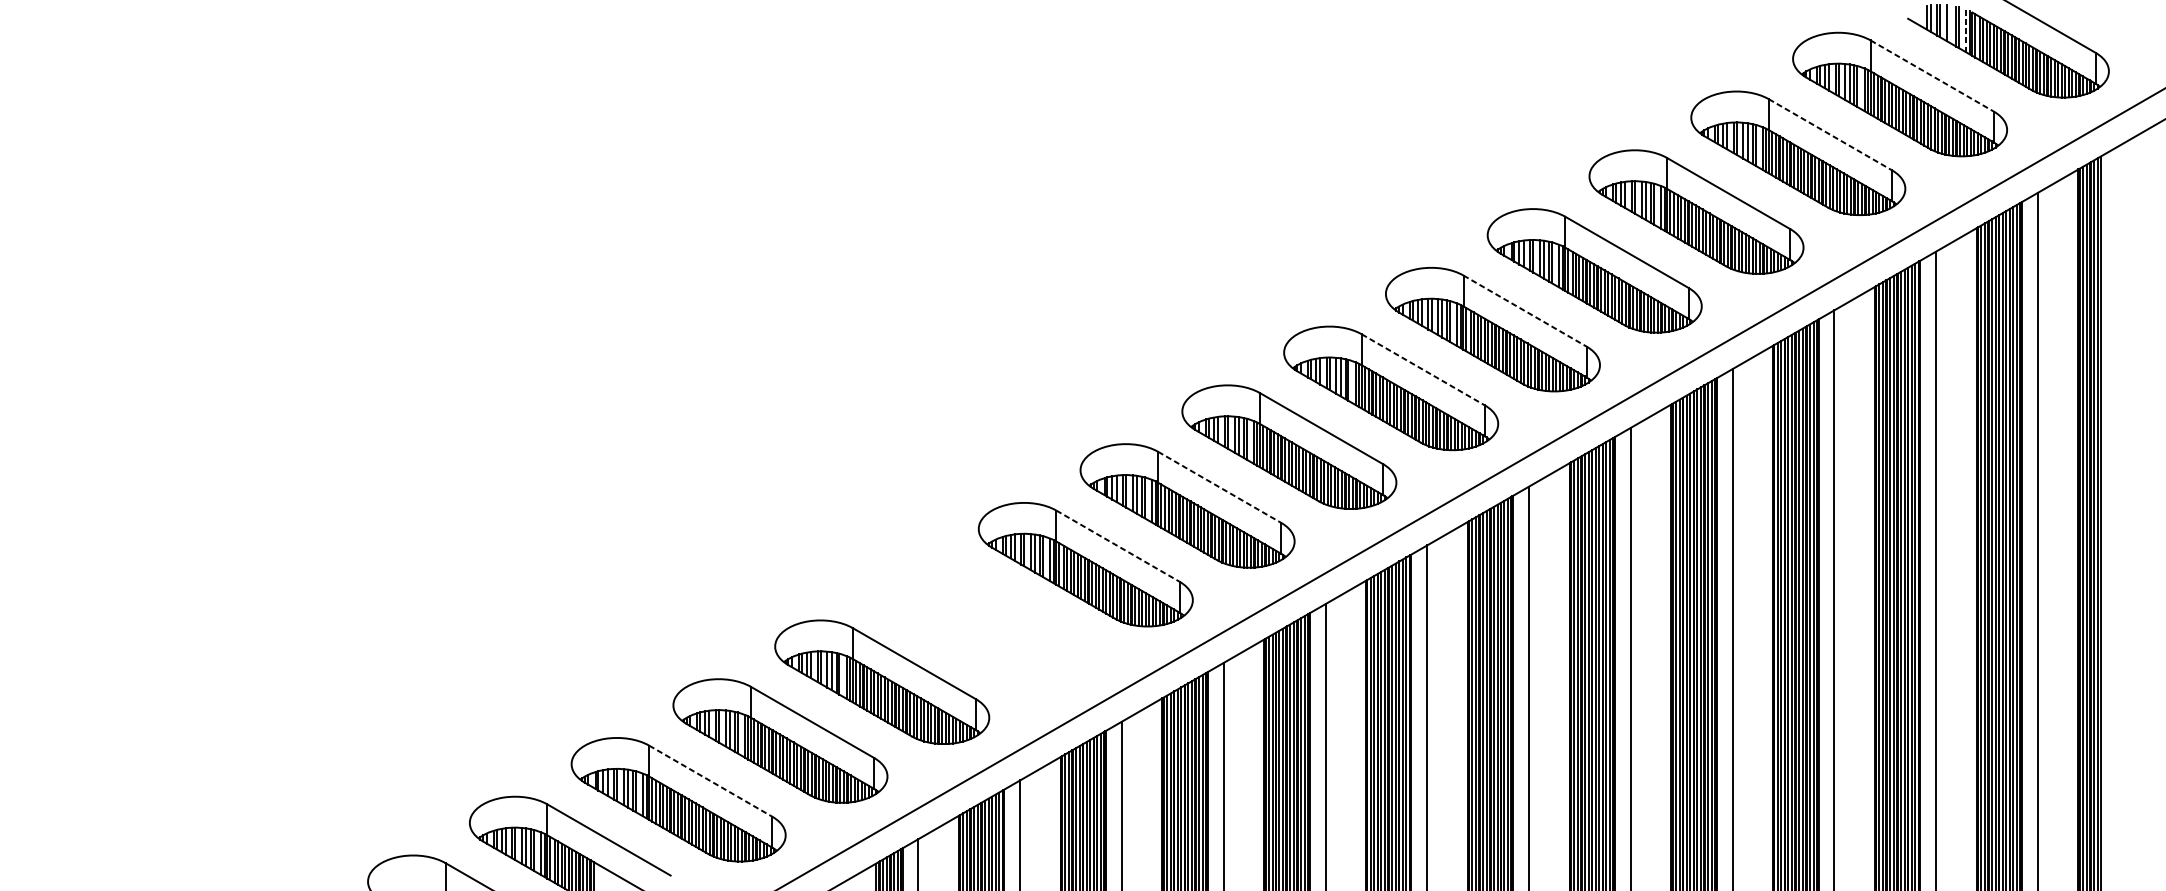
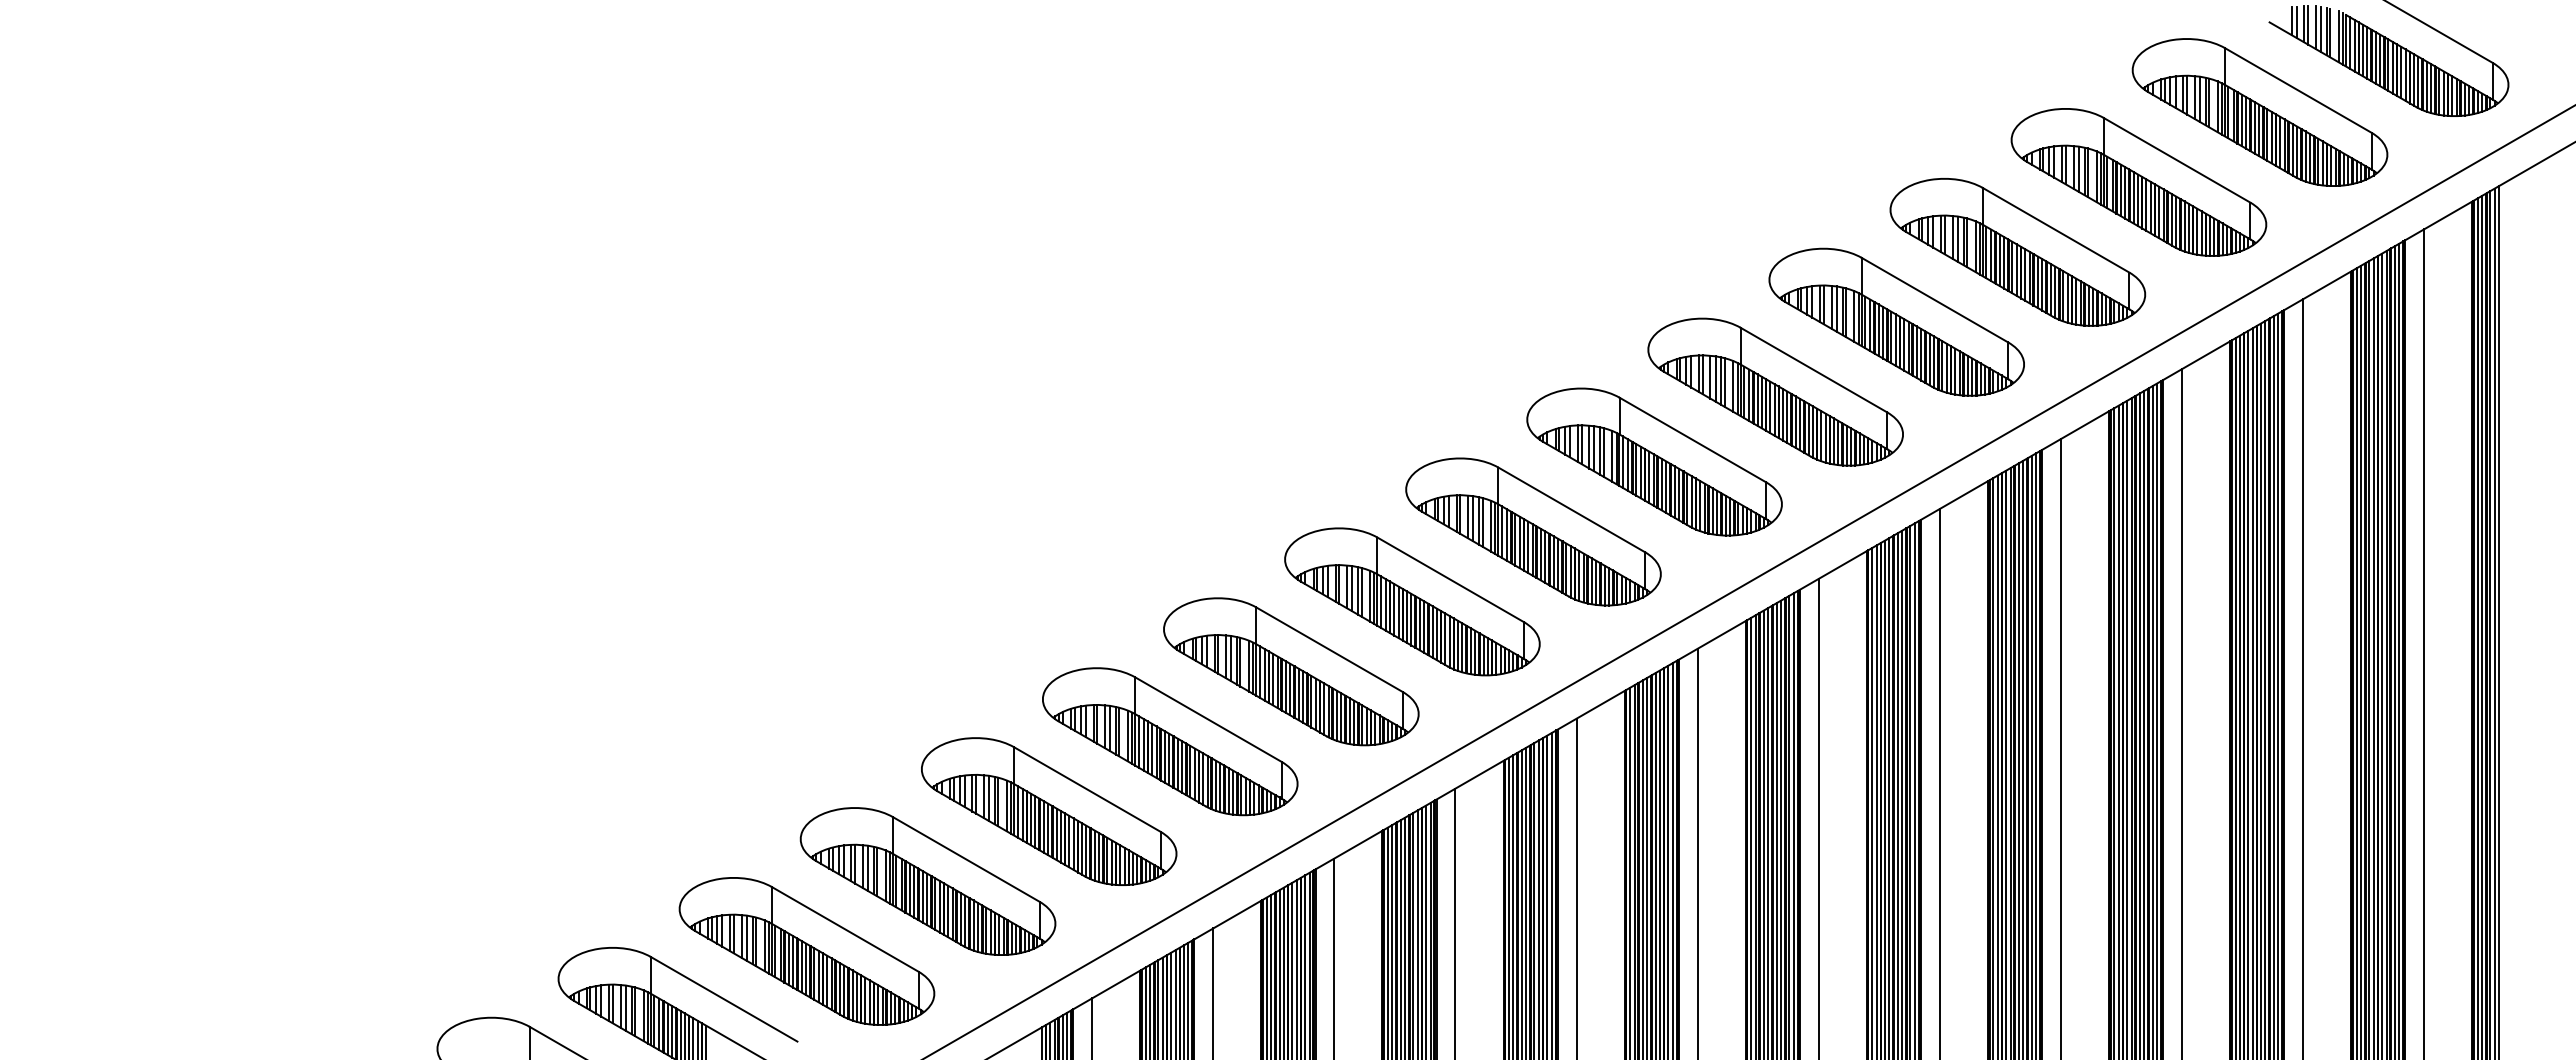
line: (1950, 24) -> (2320, 29), added
line: (1966, 31) -> (2338, 37), dashed -> solid
line: (1932, 76) -> (2298, 90), dashed -> solid
line: (1830, 134) -> (2177, 160), dashed -> solid
line: (1524, 311) -> (1813, 370), dashed -> solid
line: (1423, 370) -> (1692, 440), dashed -> solid
line: (1219, 487) -> (1450, 579), dashed -> solid
line: (1117, 545) -> (1329, 649), dashed -> solid
part: (984, 623) -> (1170, 741), added
line: (711, 781) -> (845, 929), dashed -> solid

